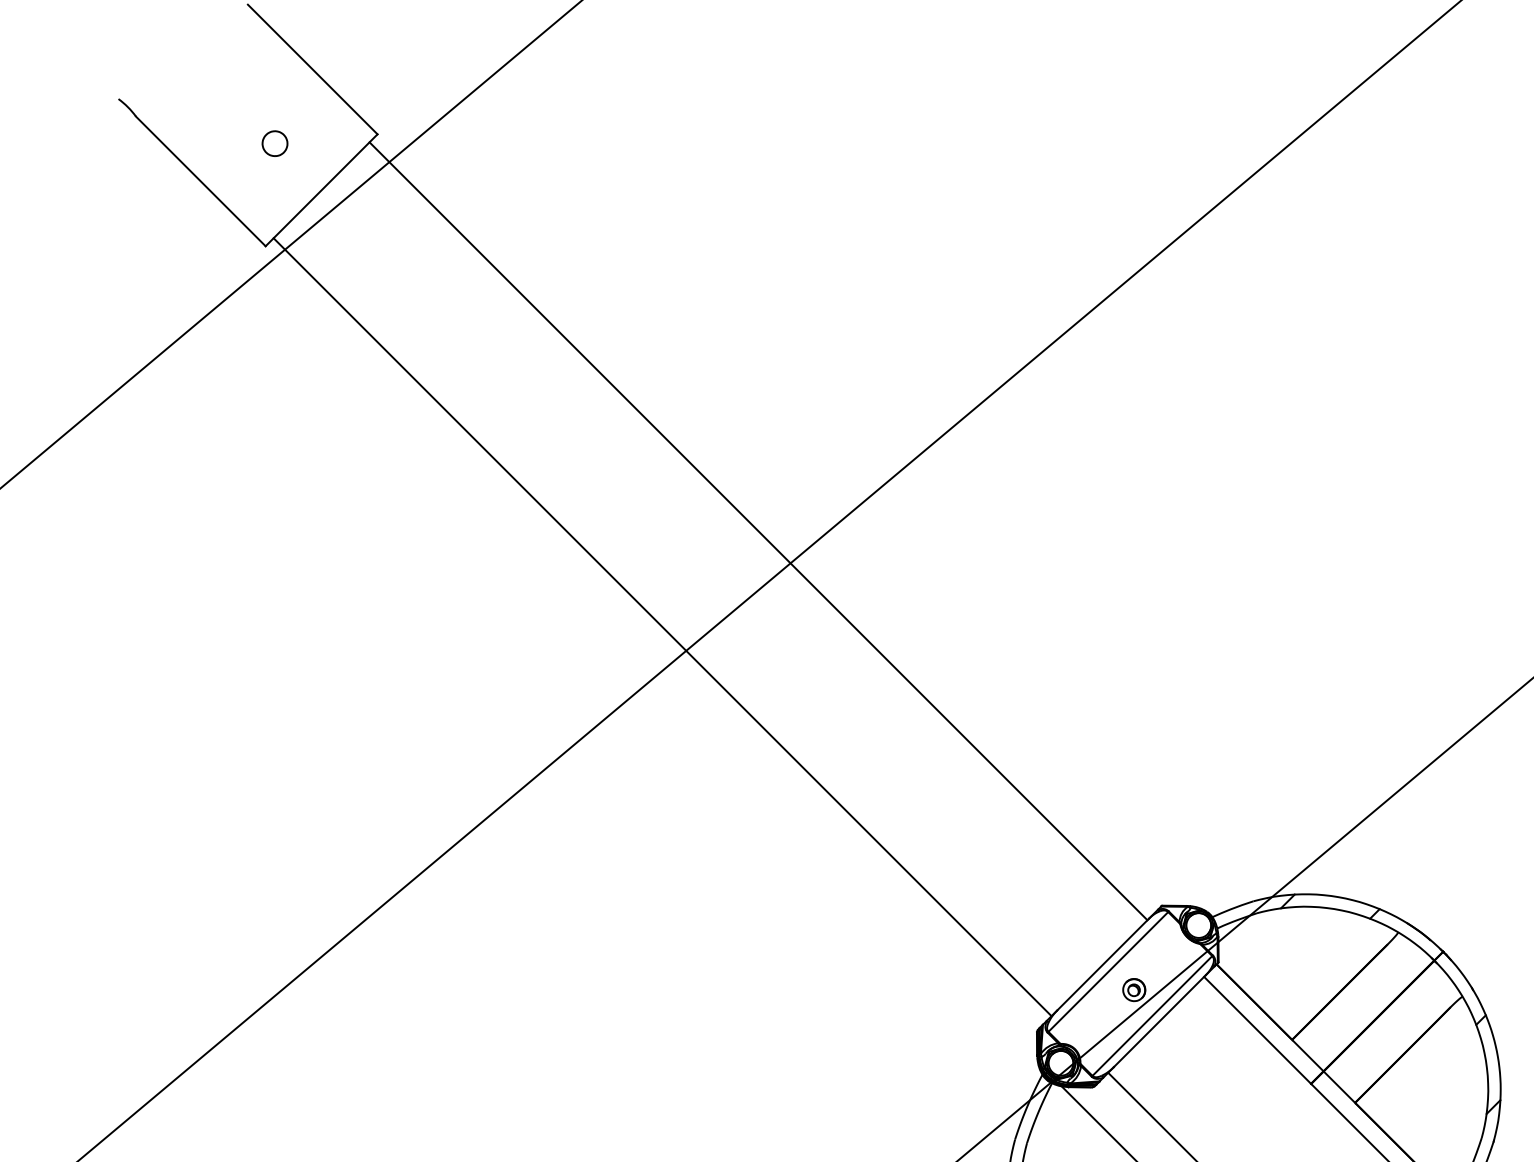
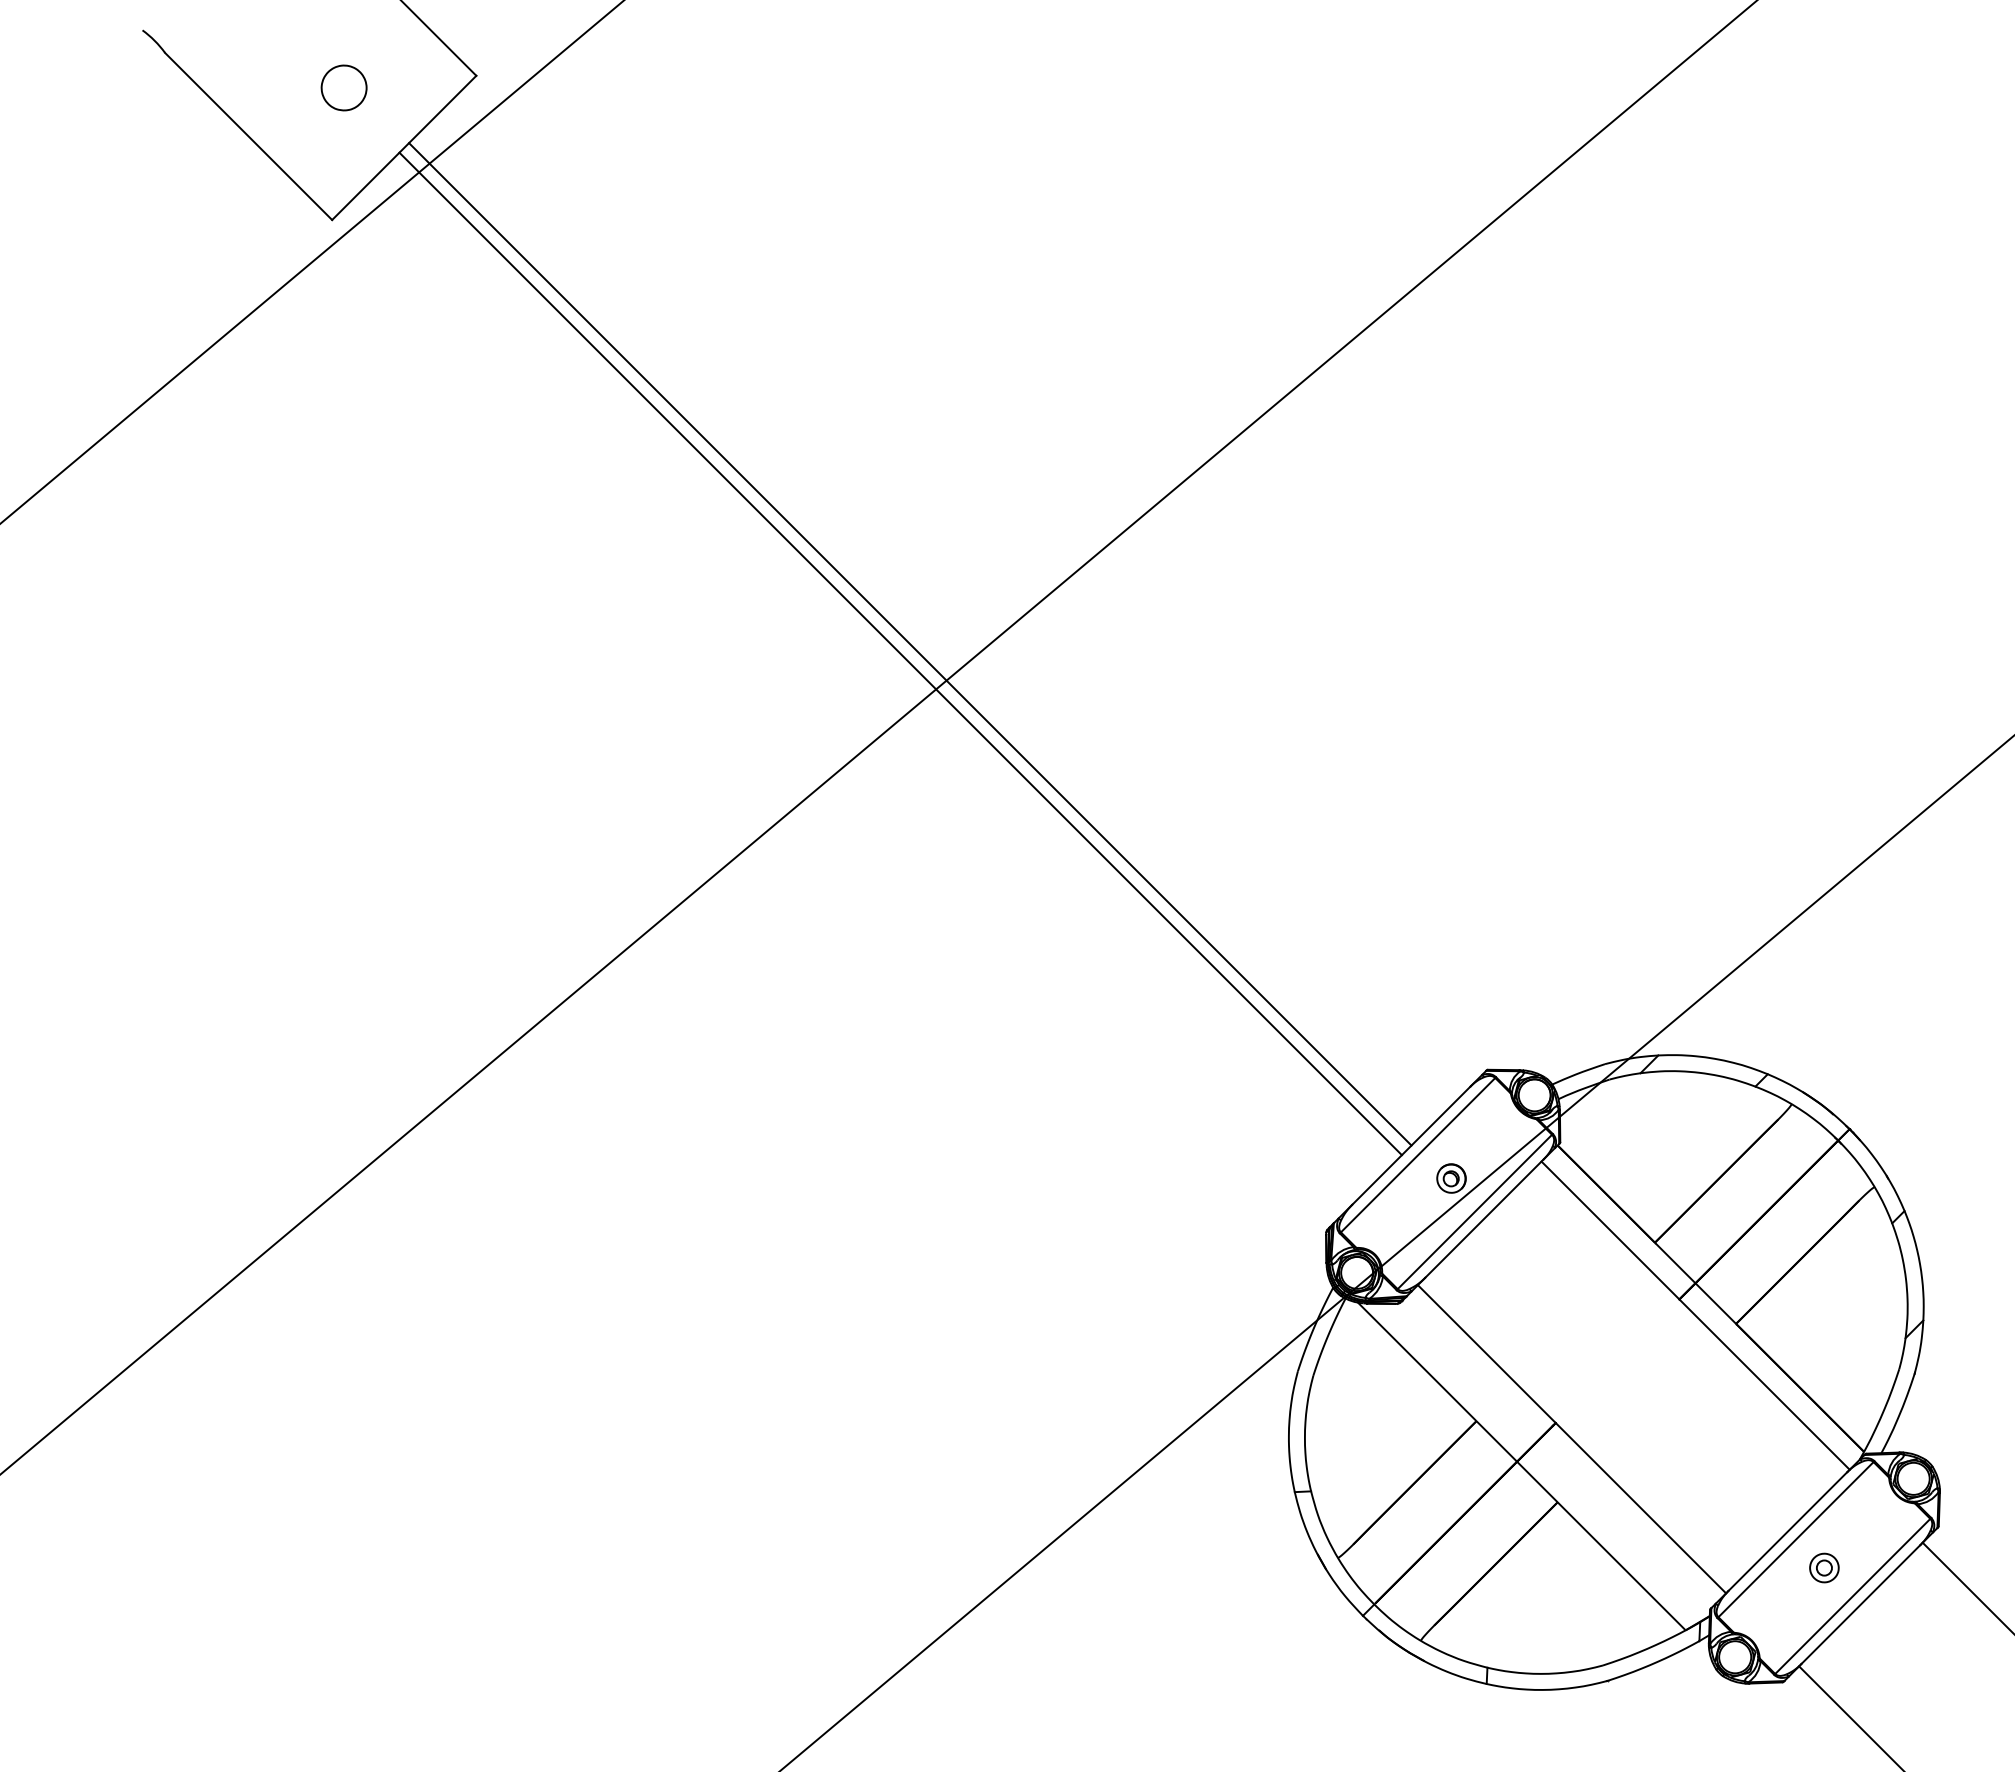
part: (275, 143) -> (344, 87), size x1.4
line: (758, 531) -> (910, 644), moved
line: (662, 626) -> (900, 653), moved

